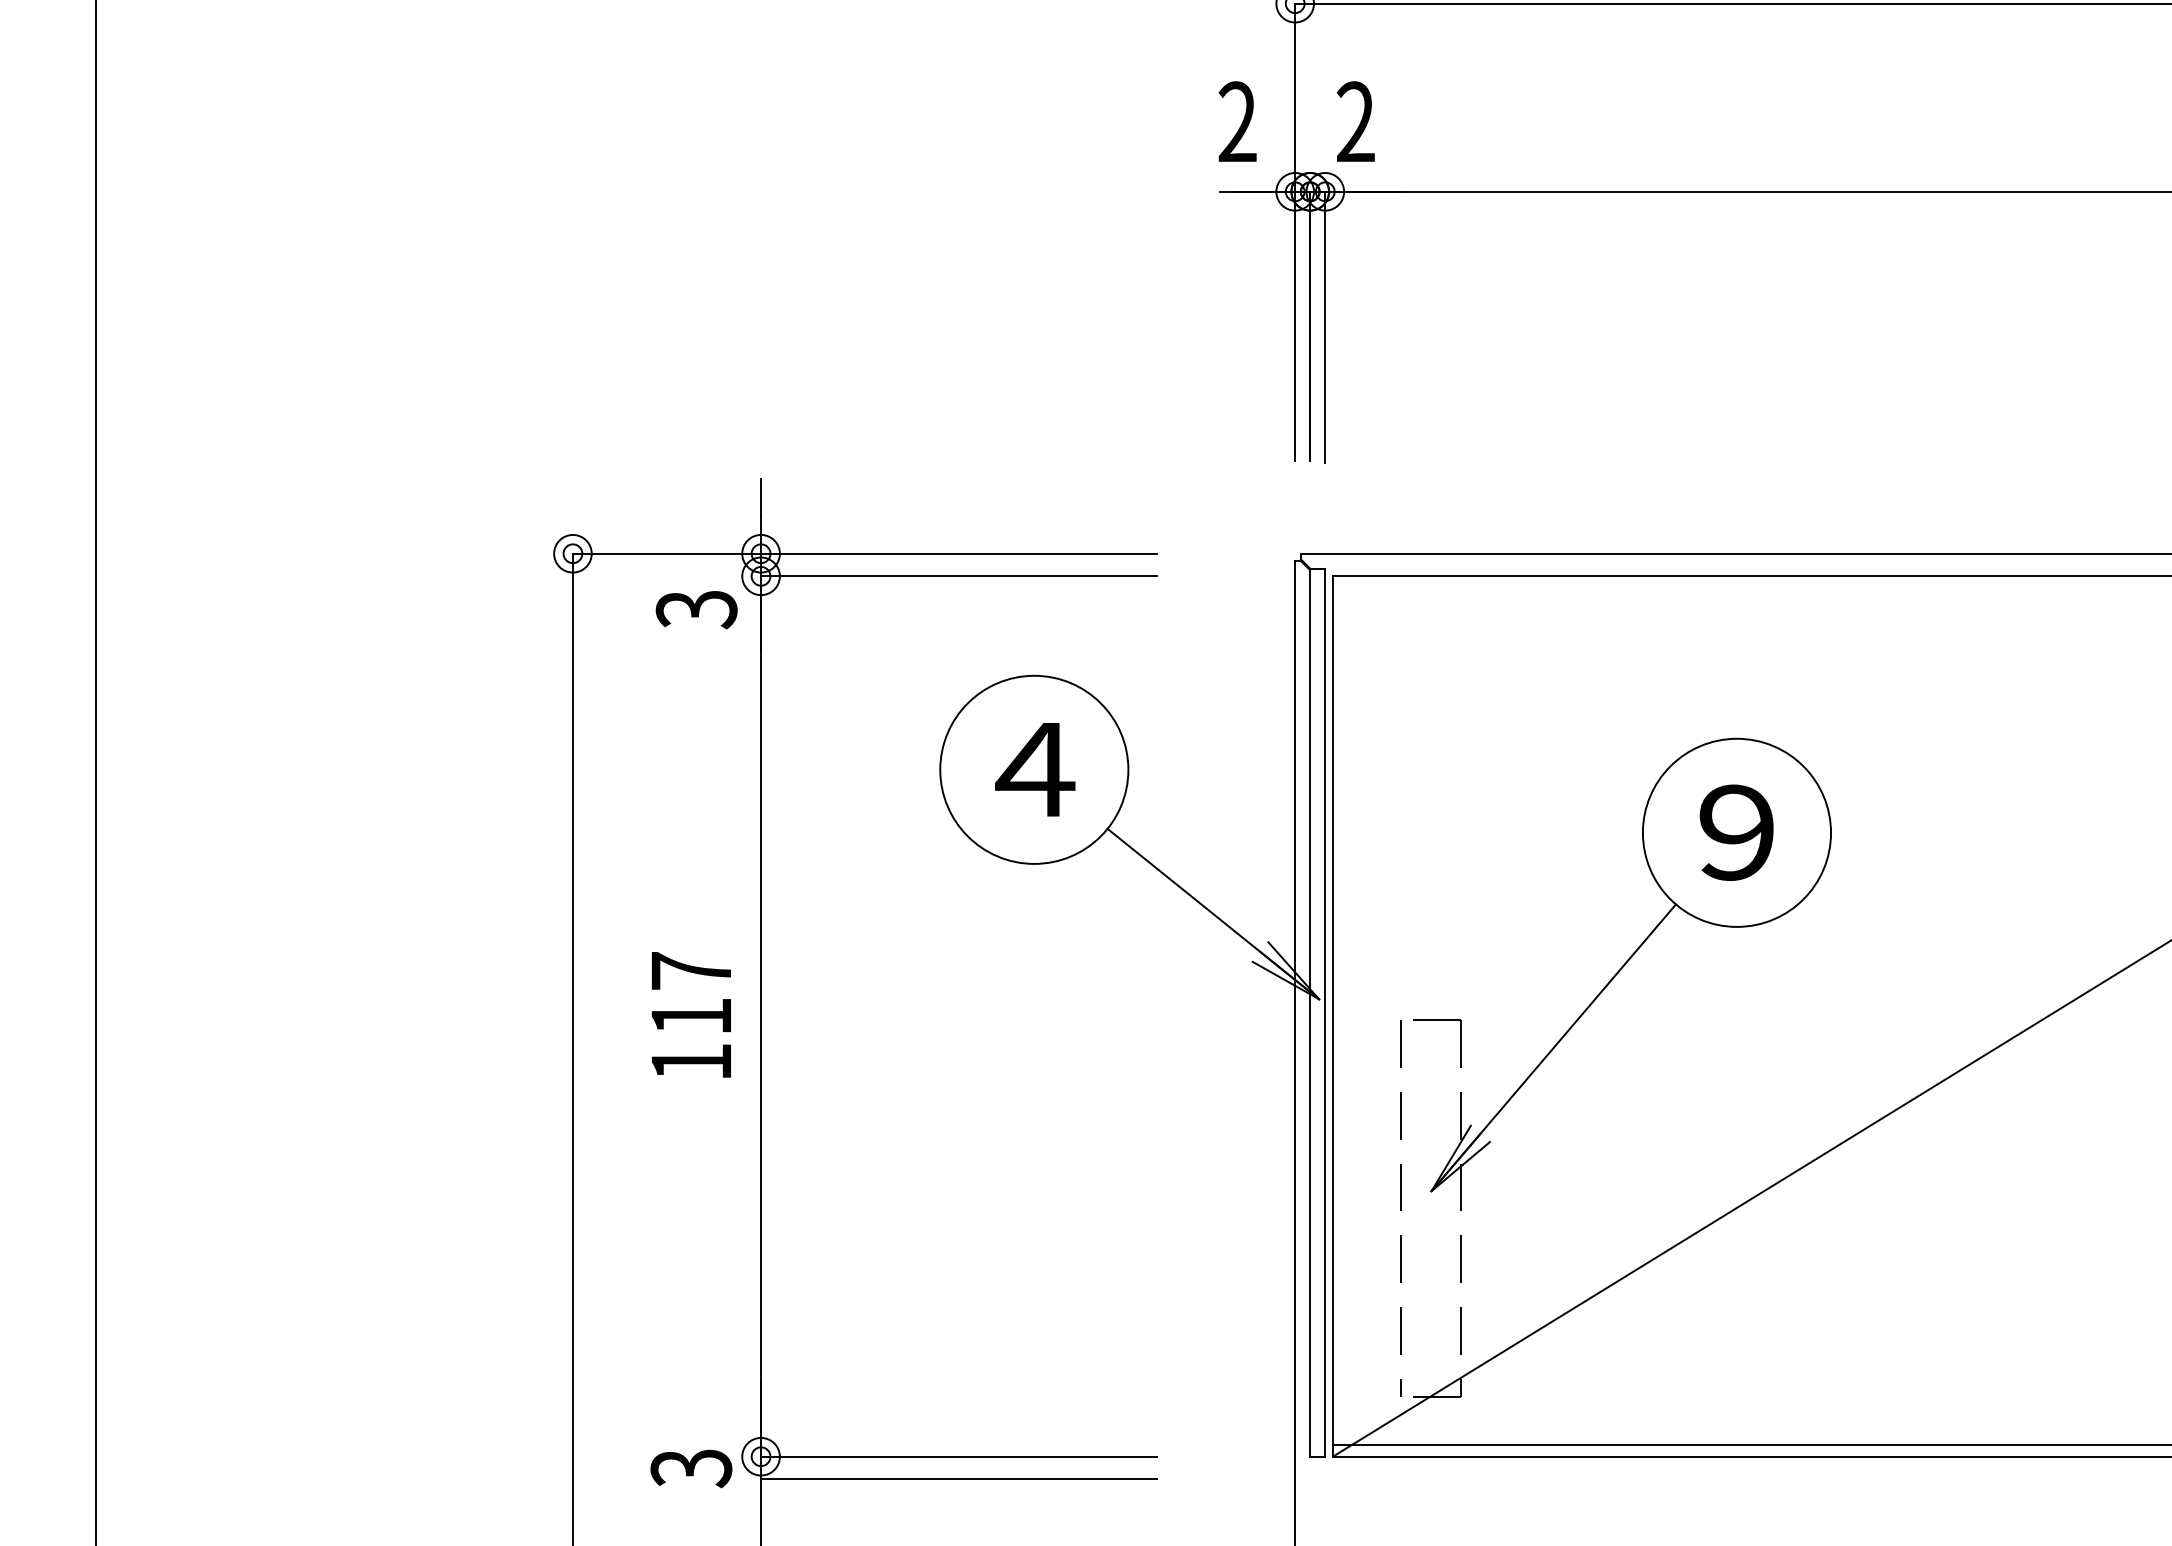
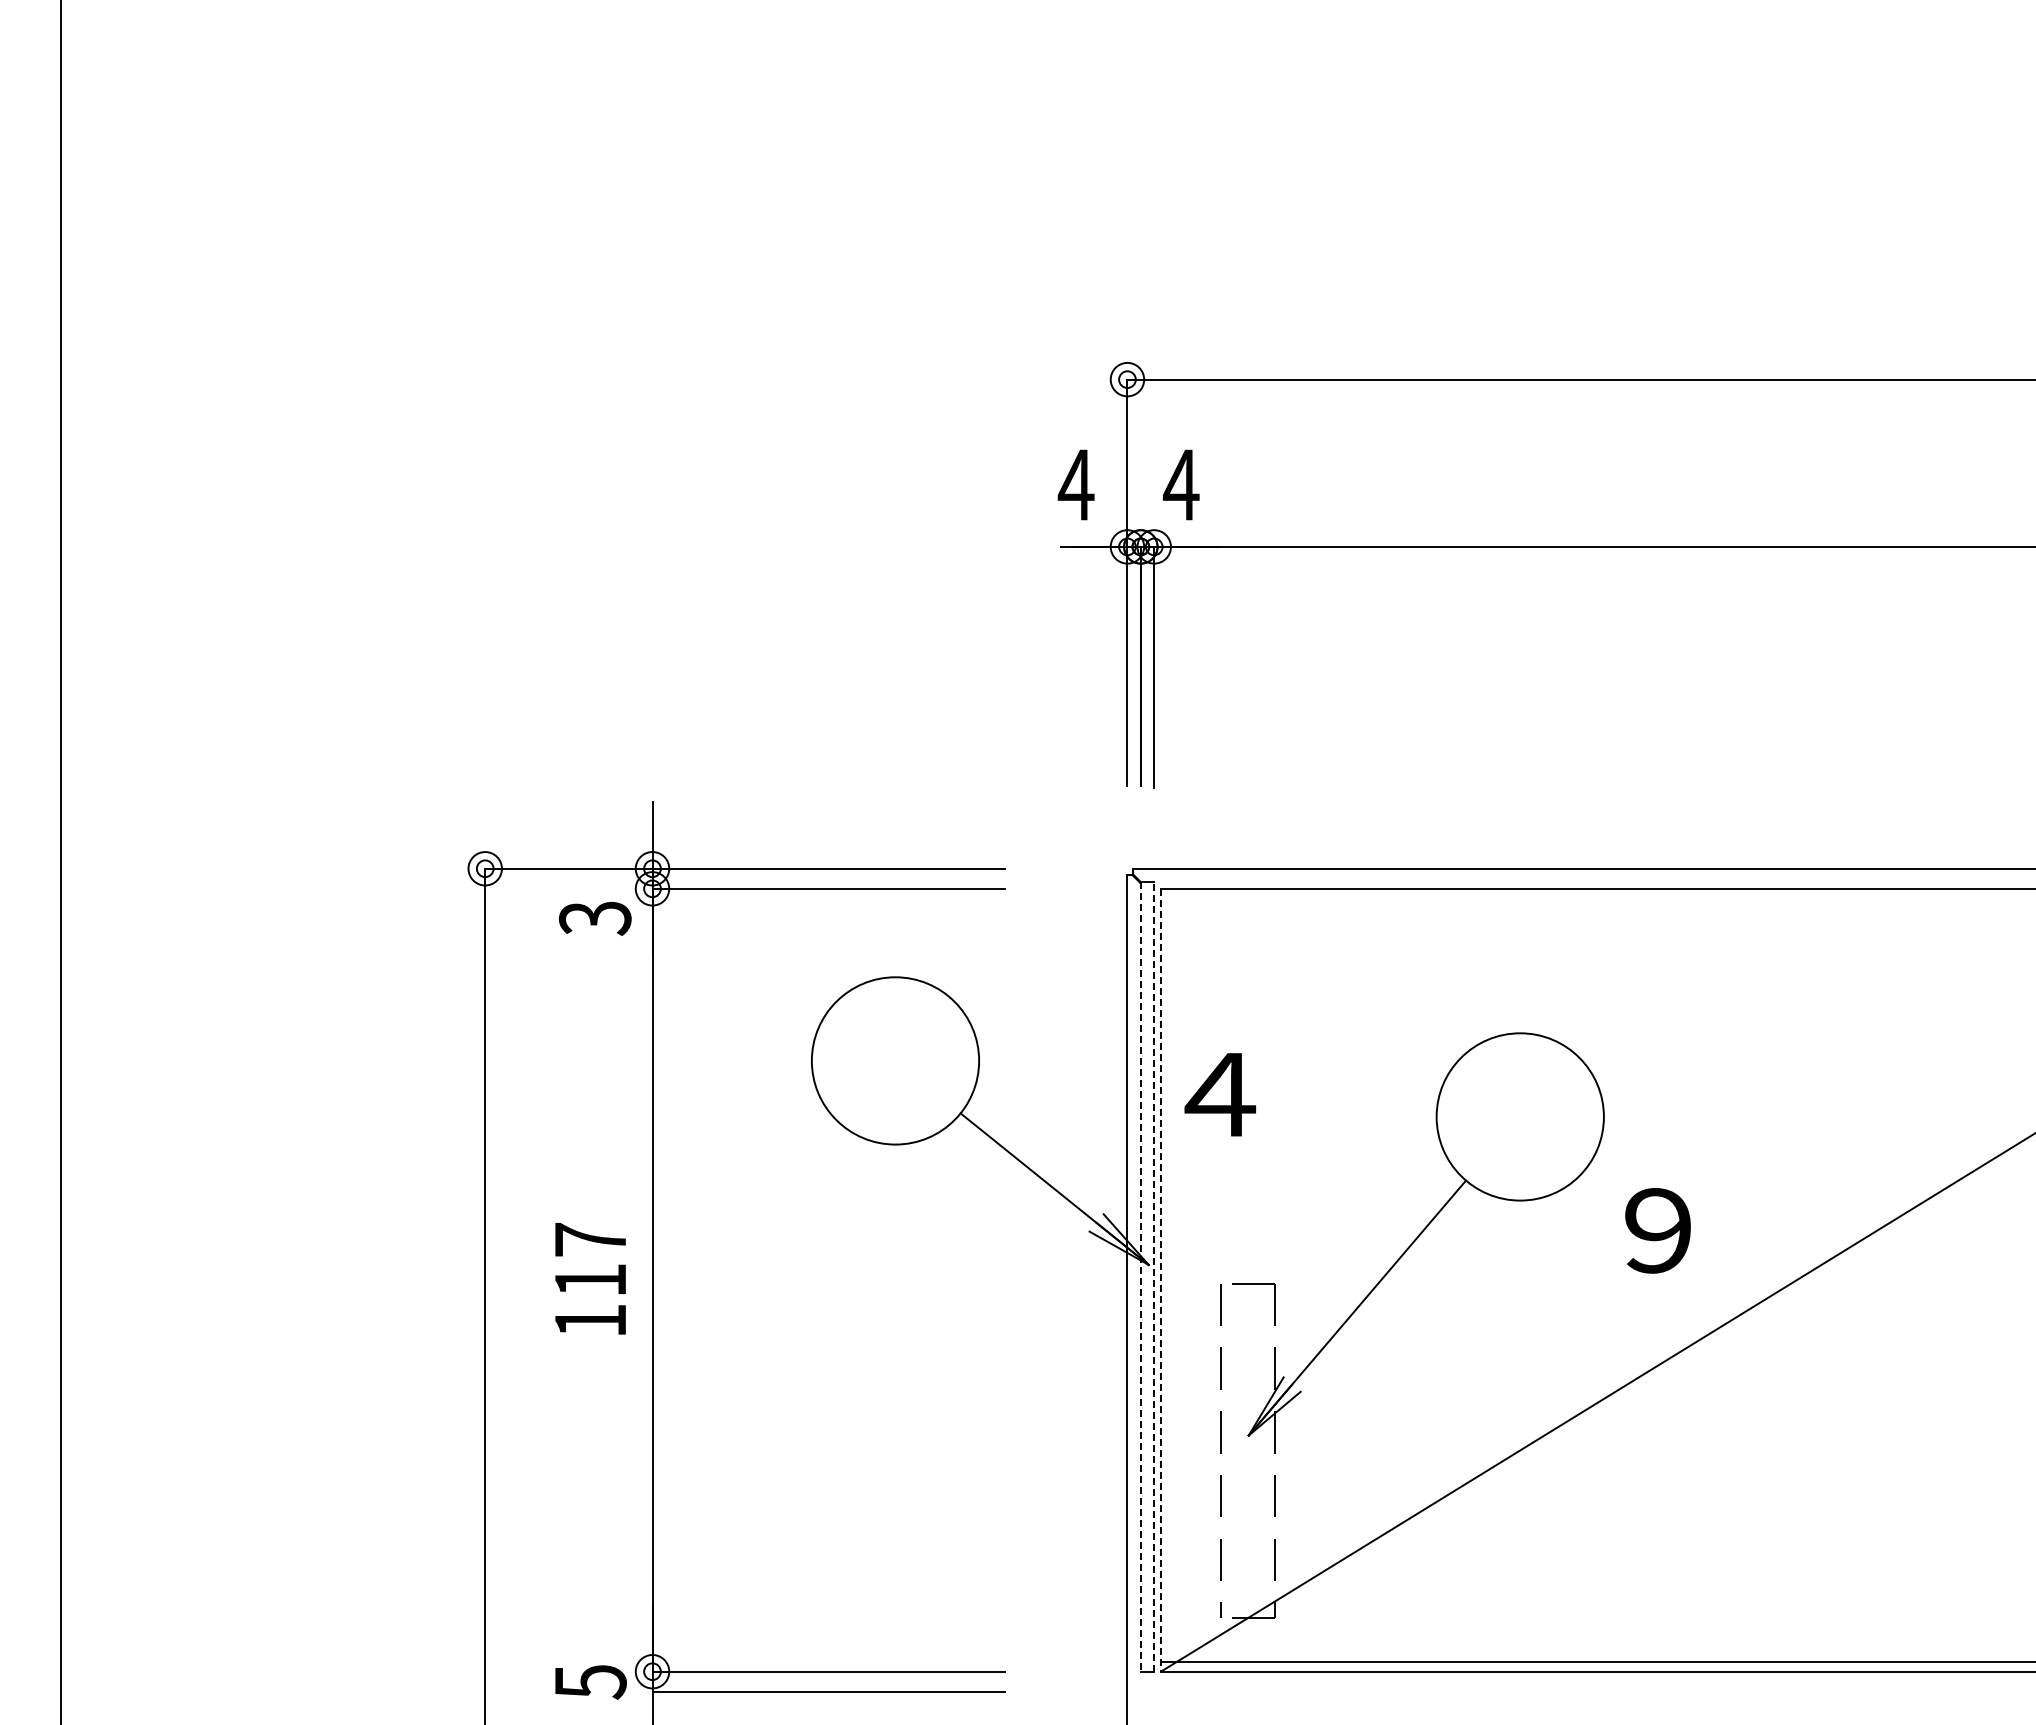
text: (1236, 121) -> (1075, 484), 2 -> 4
text: (1354, 121) -> (1180, 484), 2 -> 4
text: (1034, 769) -> (1219, 1094), moved
text: (1736, 832) -> (1657, 1230), moved
line: (1309, 1012) -> (1140, 1276), solid -> dashed
line: (1325, 1012) -> (1154, 1276), solid -> dashed
line: (1332, 1016) -> (1160, 1280), solid -> dashed
text: (691, 1468) -> (590, 1682), 3 -> 5

